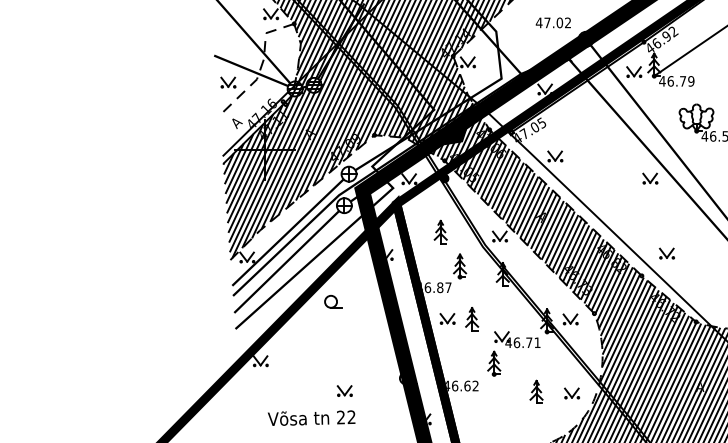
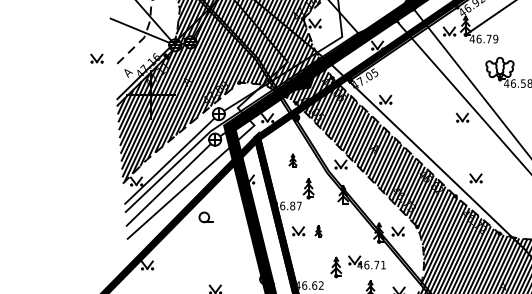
part: (228, 82) -> (97, 58), moved
part: (440, 231) -> (292, 160), size x0.7
part: (472, 319) -> (318, 231), size x0.6
part: (517, 339) -> (367, 262), moved

